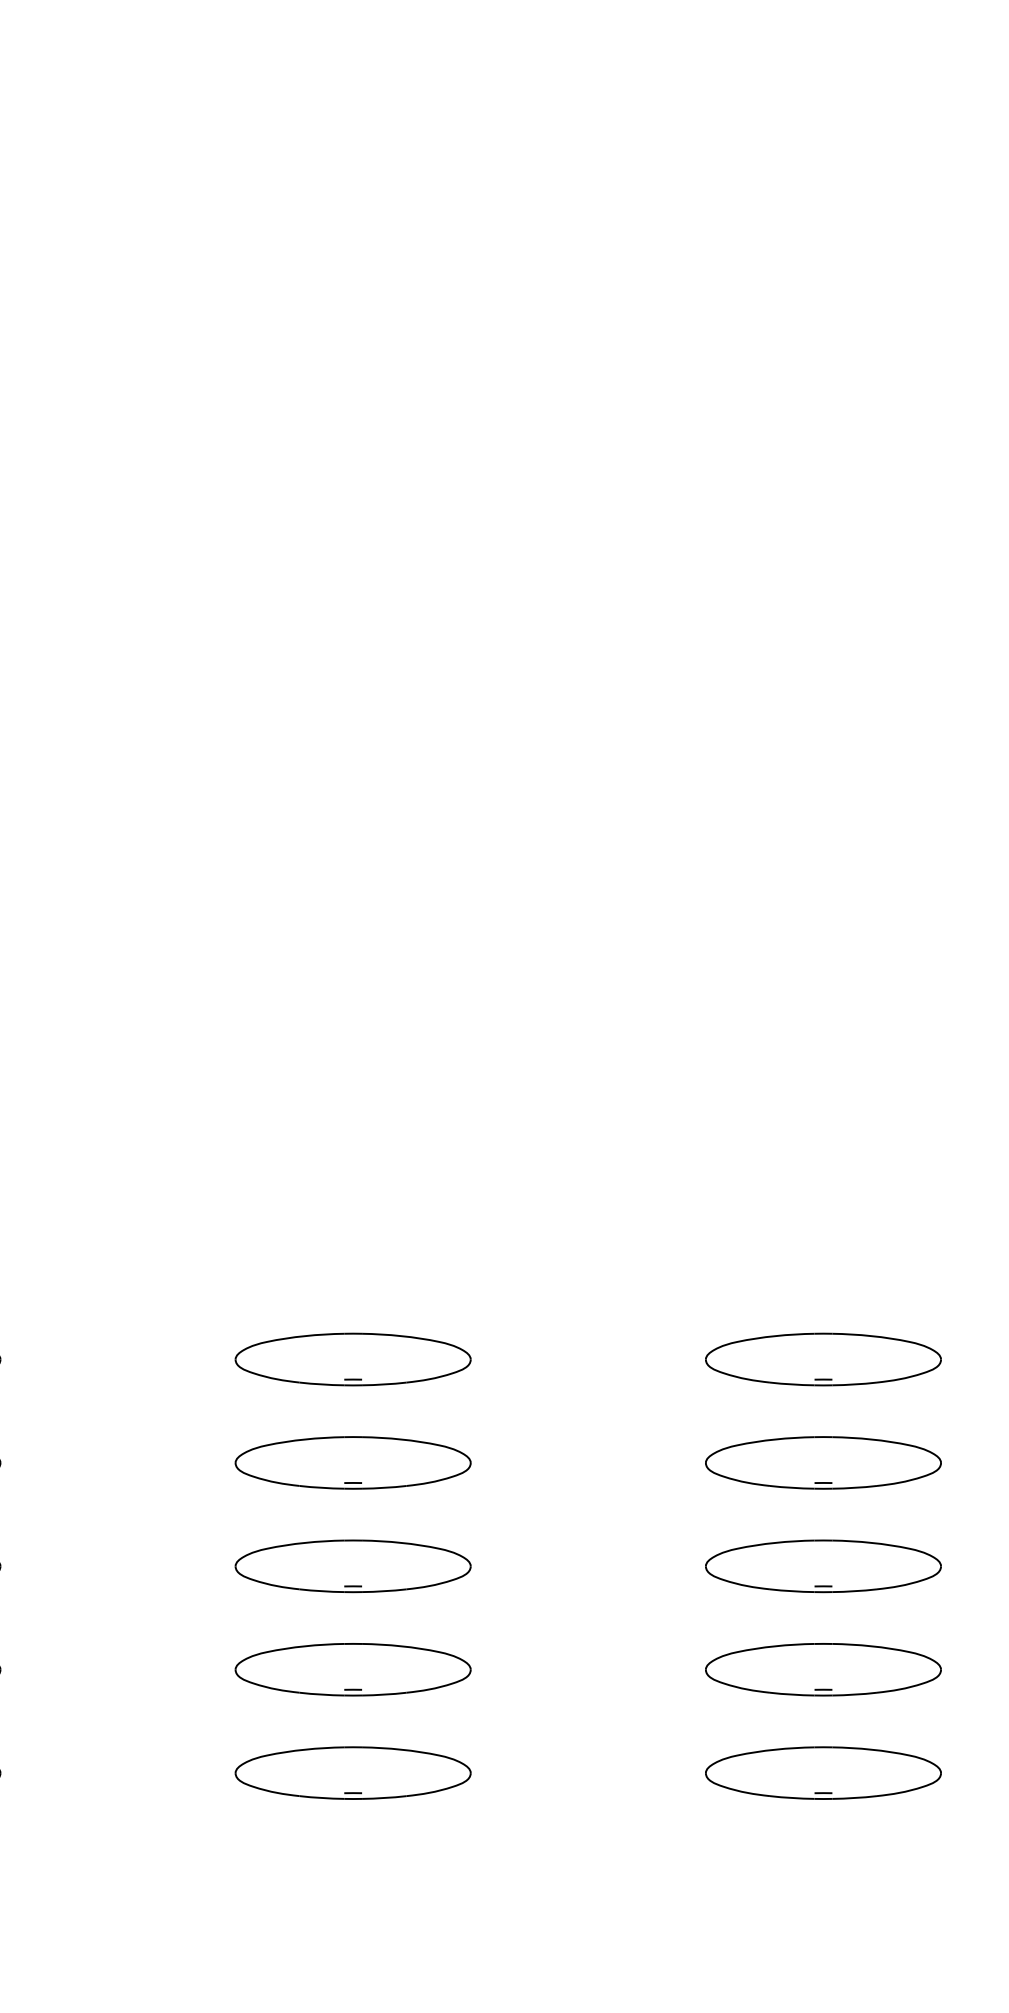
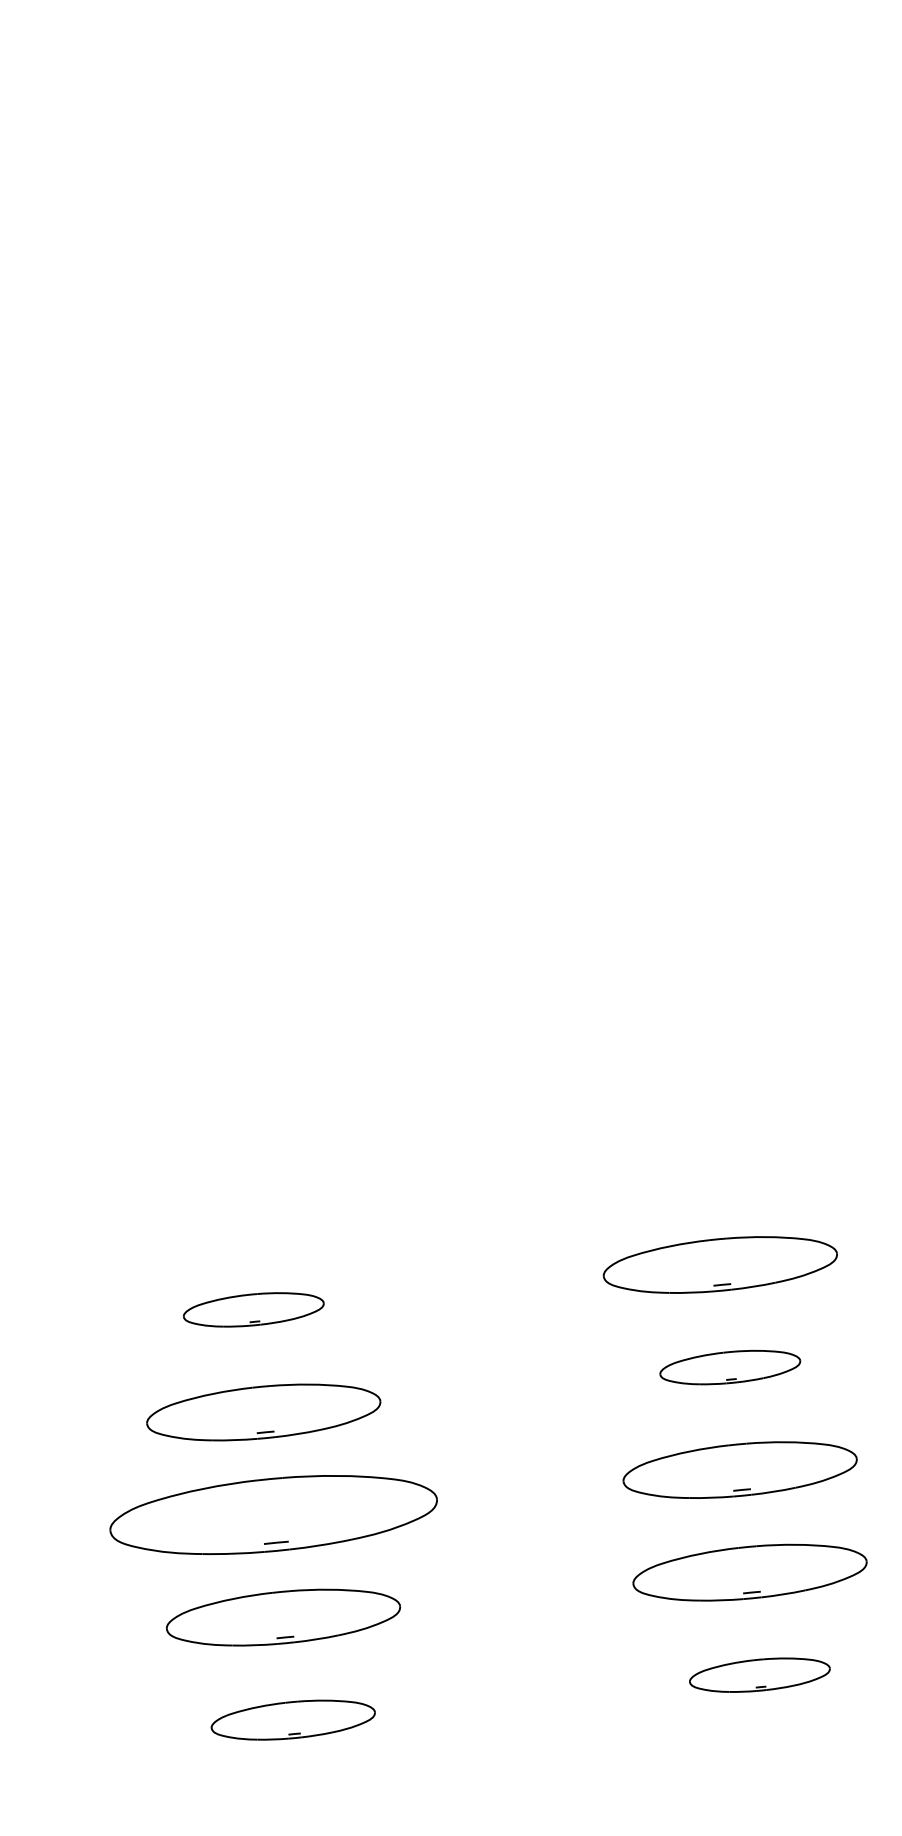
part: (352, 1359) -> (253, 1309), size x0.6
part: (823, 1462) -> (730, 1367), size x0.6
part: (352, 1566) -> (272, 1515), size x1.4
part: (352, 1772) -> (292, 1719), size x0.7
part: (823, 1772) -> (759, 1674), size x0.6

